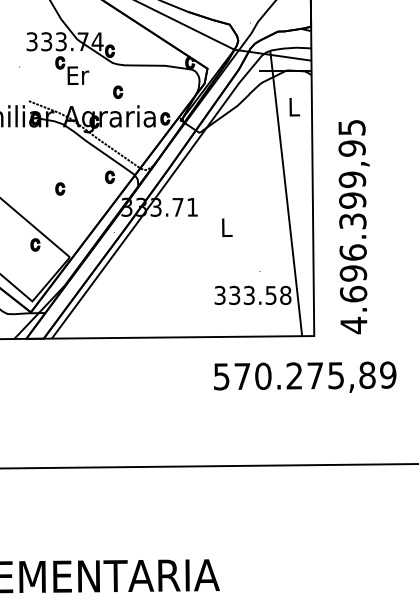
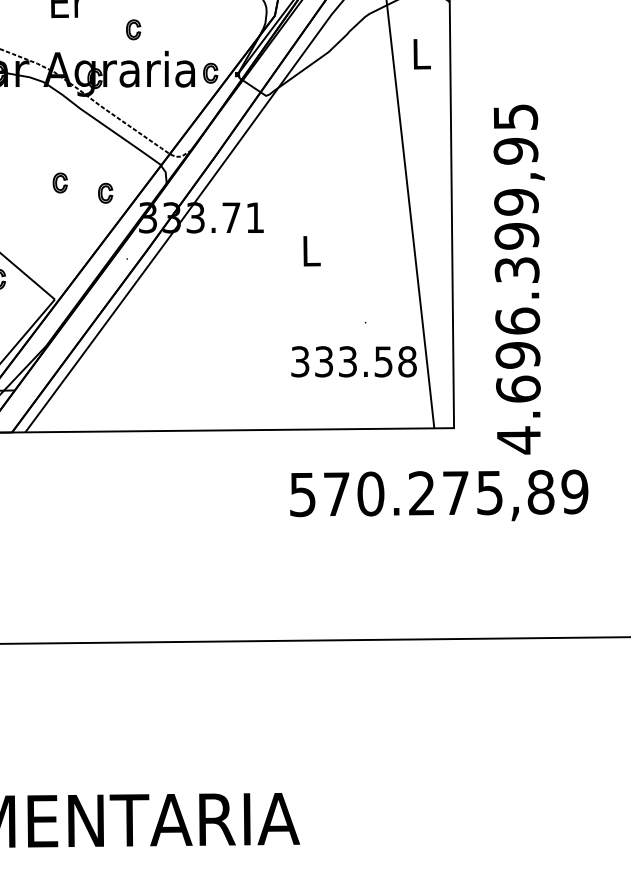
part: (109, 176) -> (104, 191), moved
part: (60, 188) -> (60, 182), moved
text: (353, 227) -> (518, 280), moved

